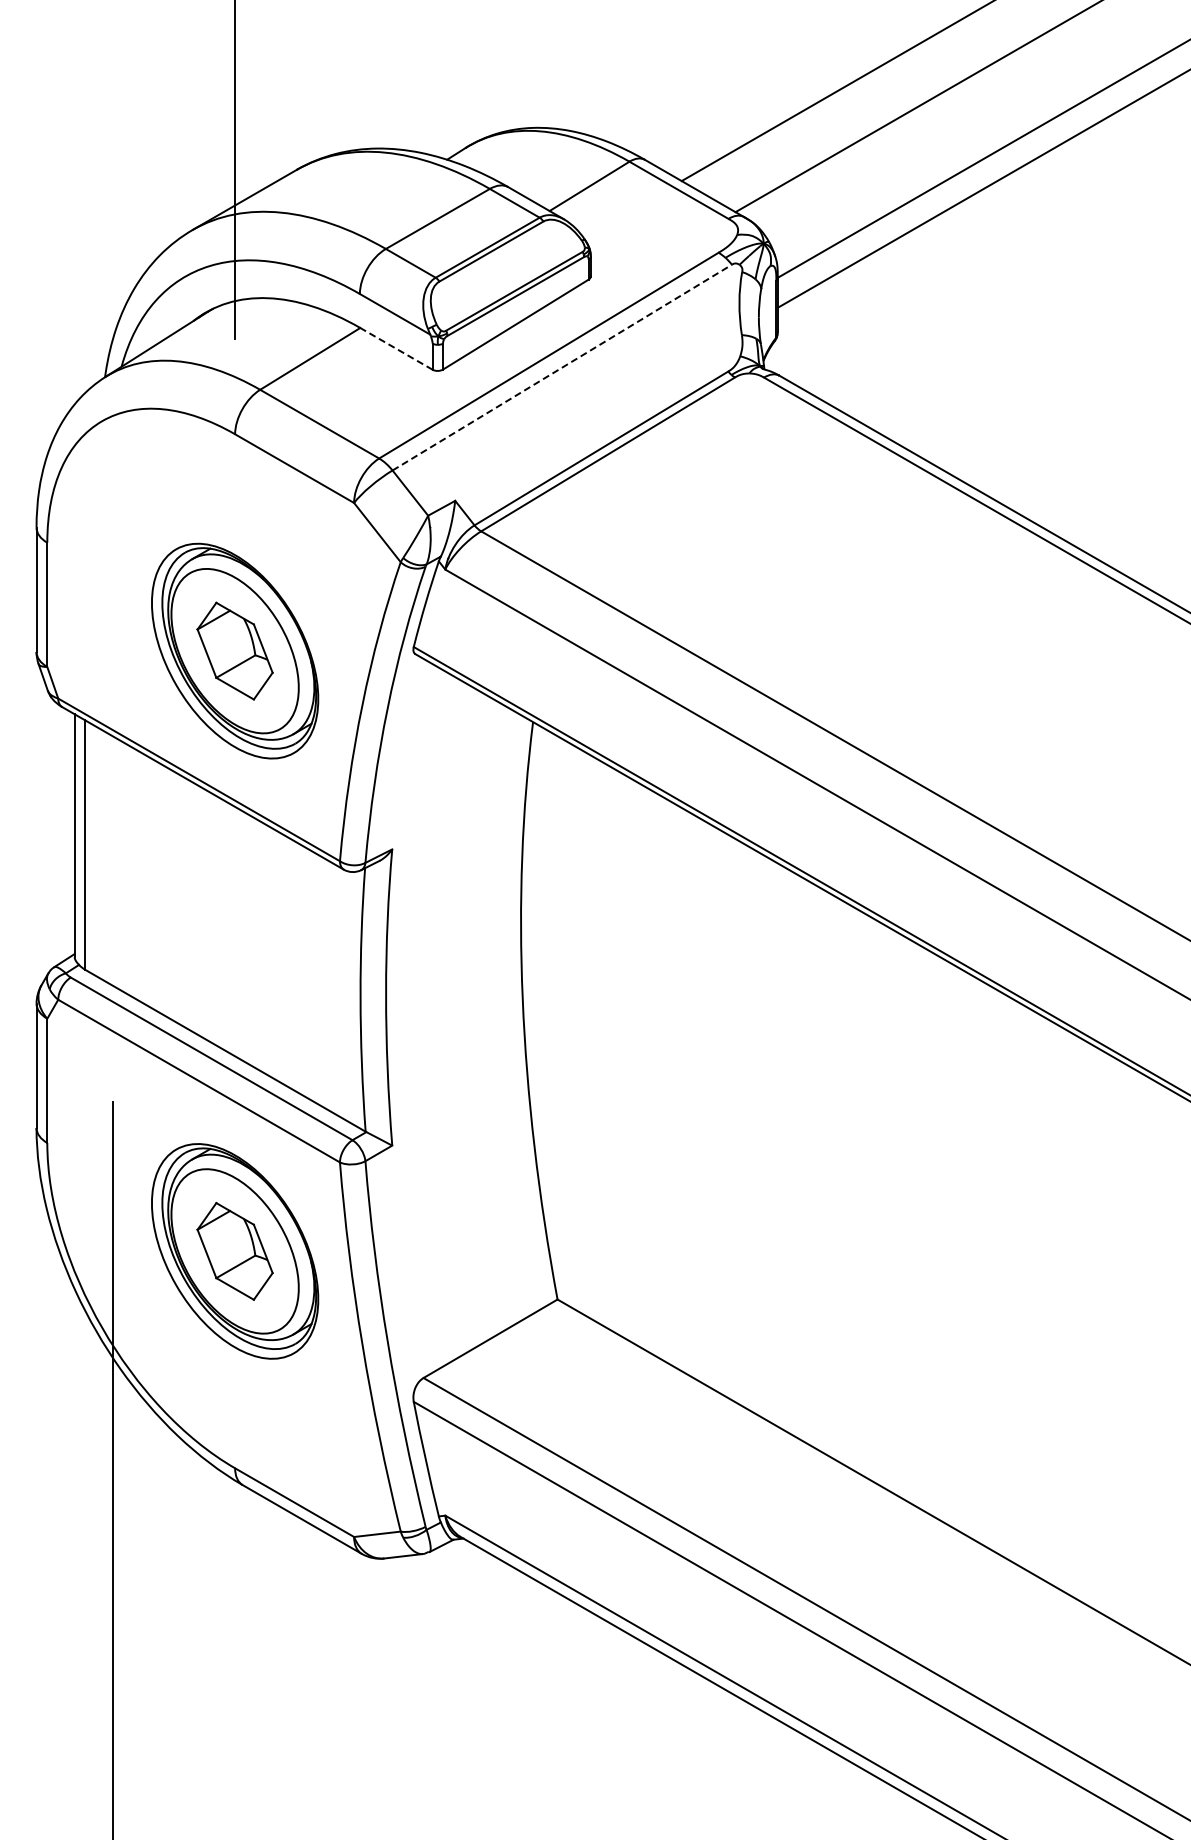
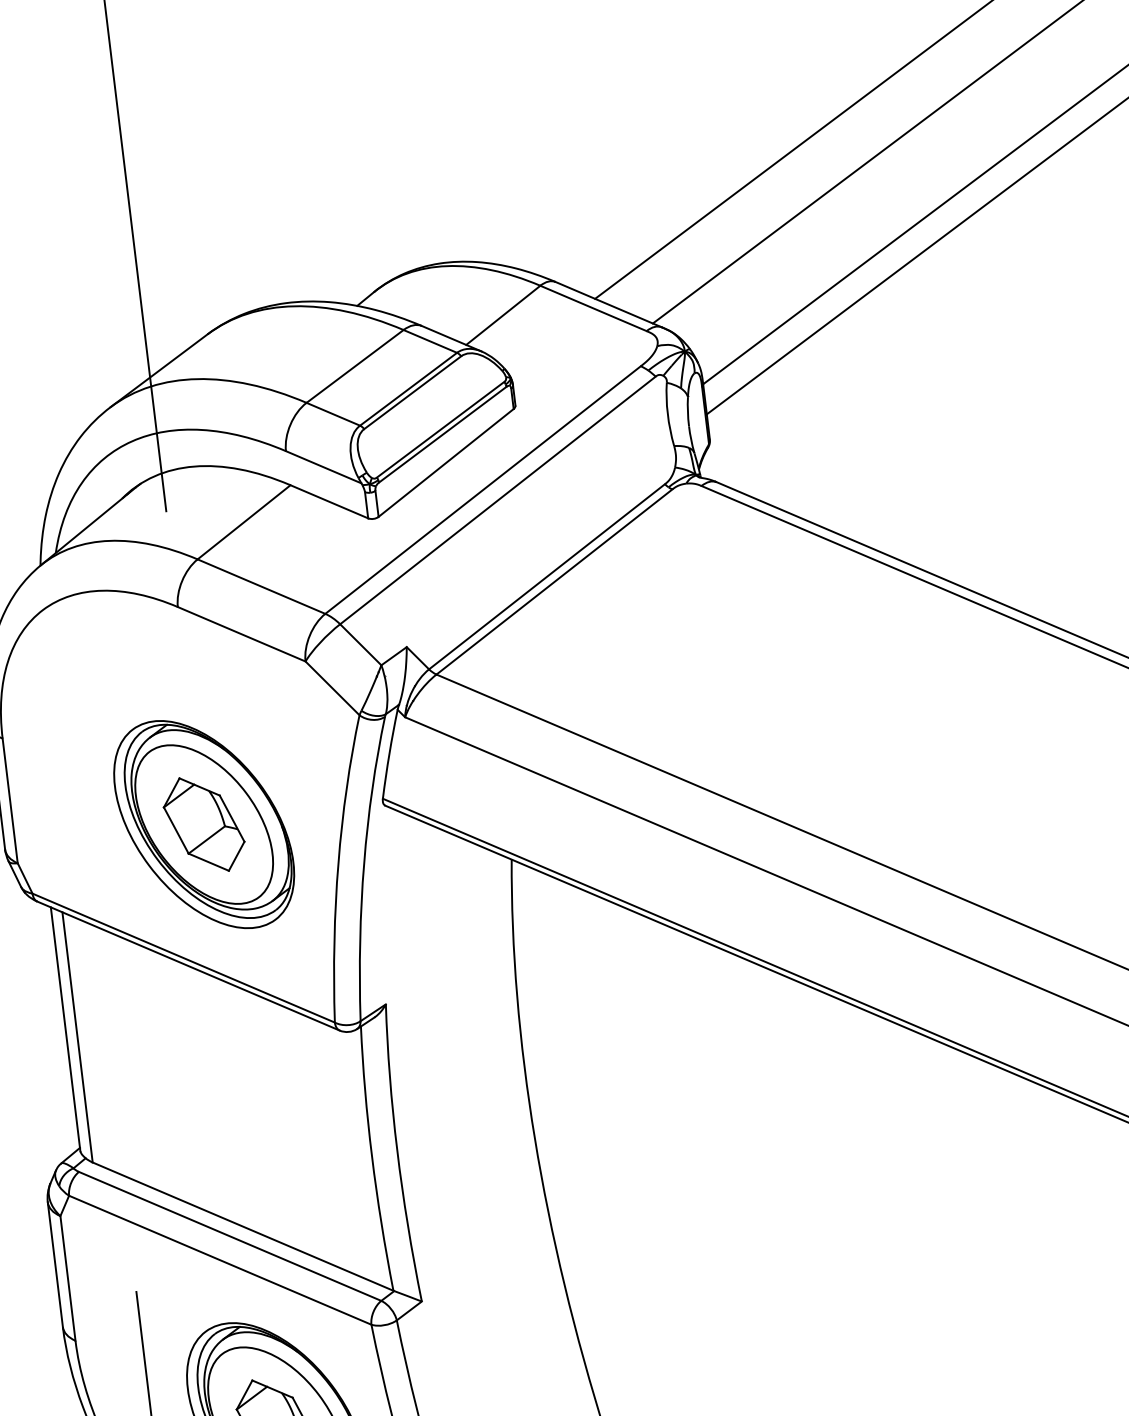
line: (395, 348) -> (328, 501), dashed -> solid
line: (562, 367) -> (498, 500), dashed -> solid

